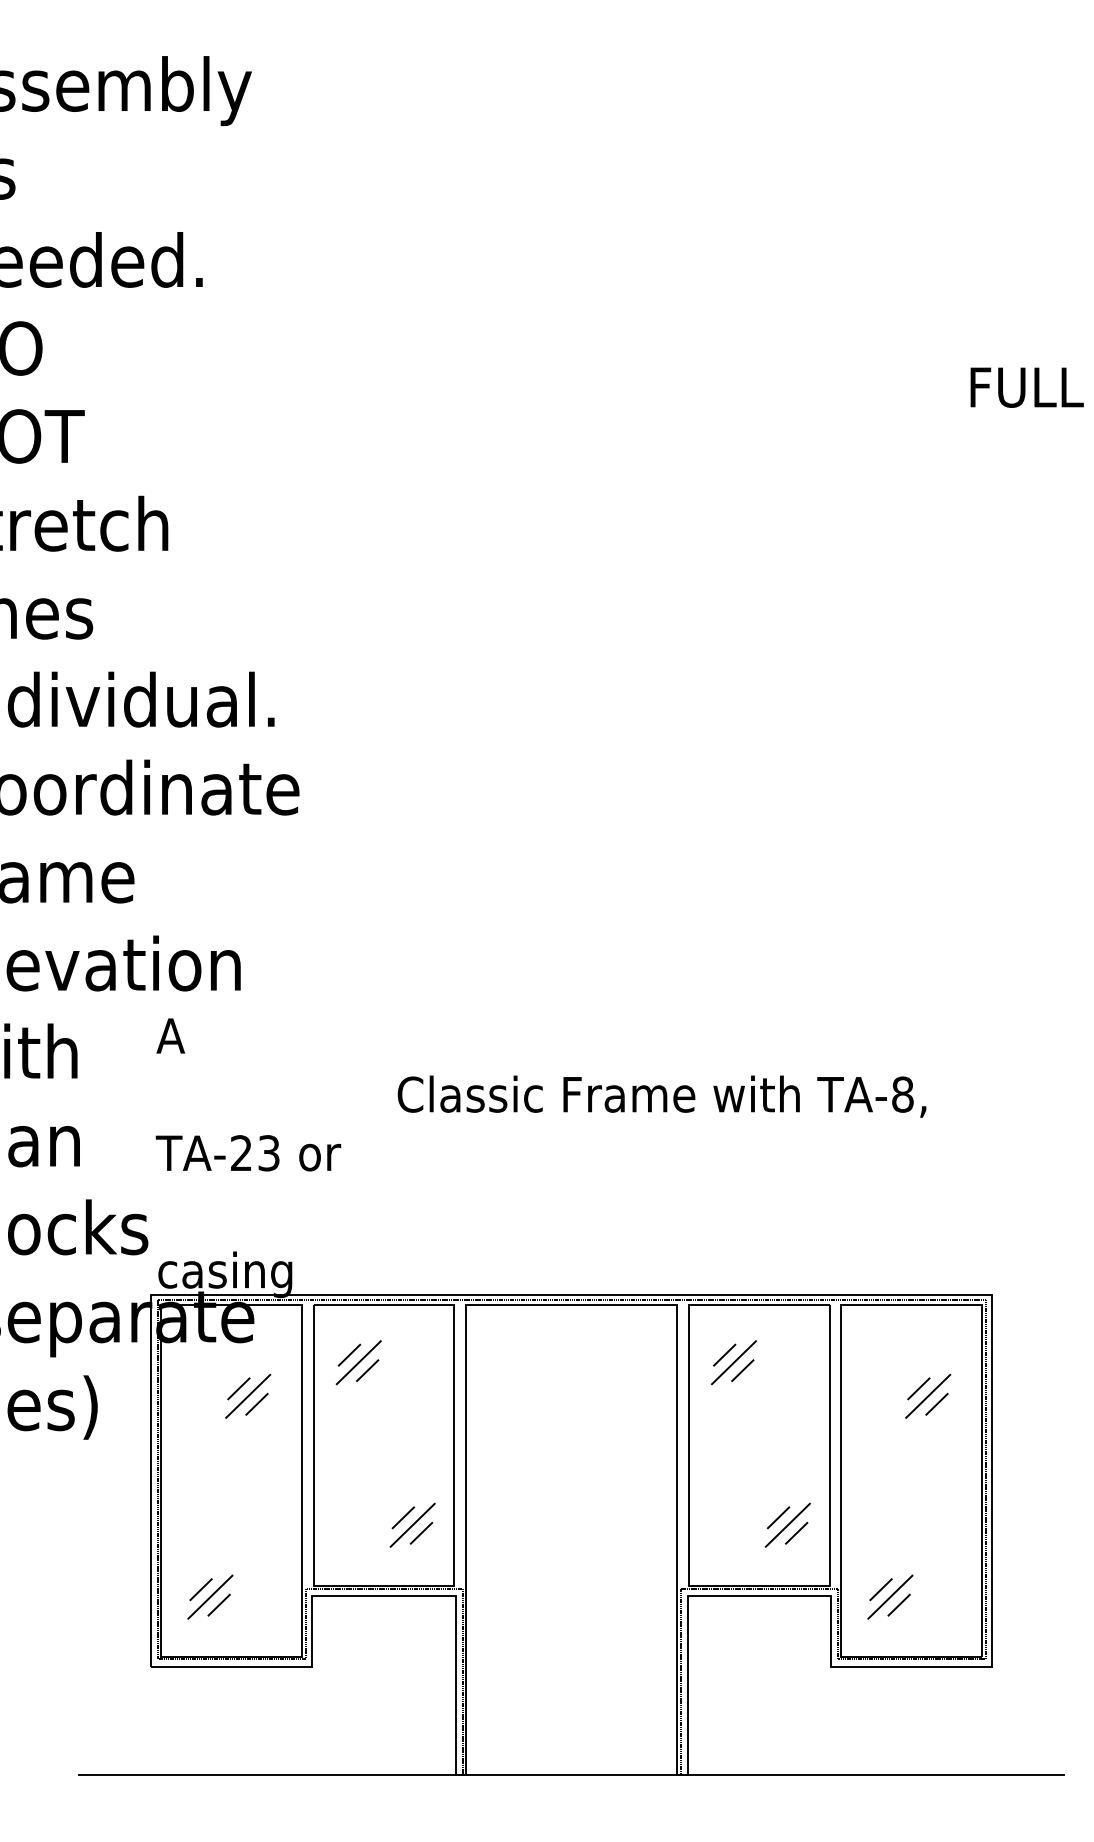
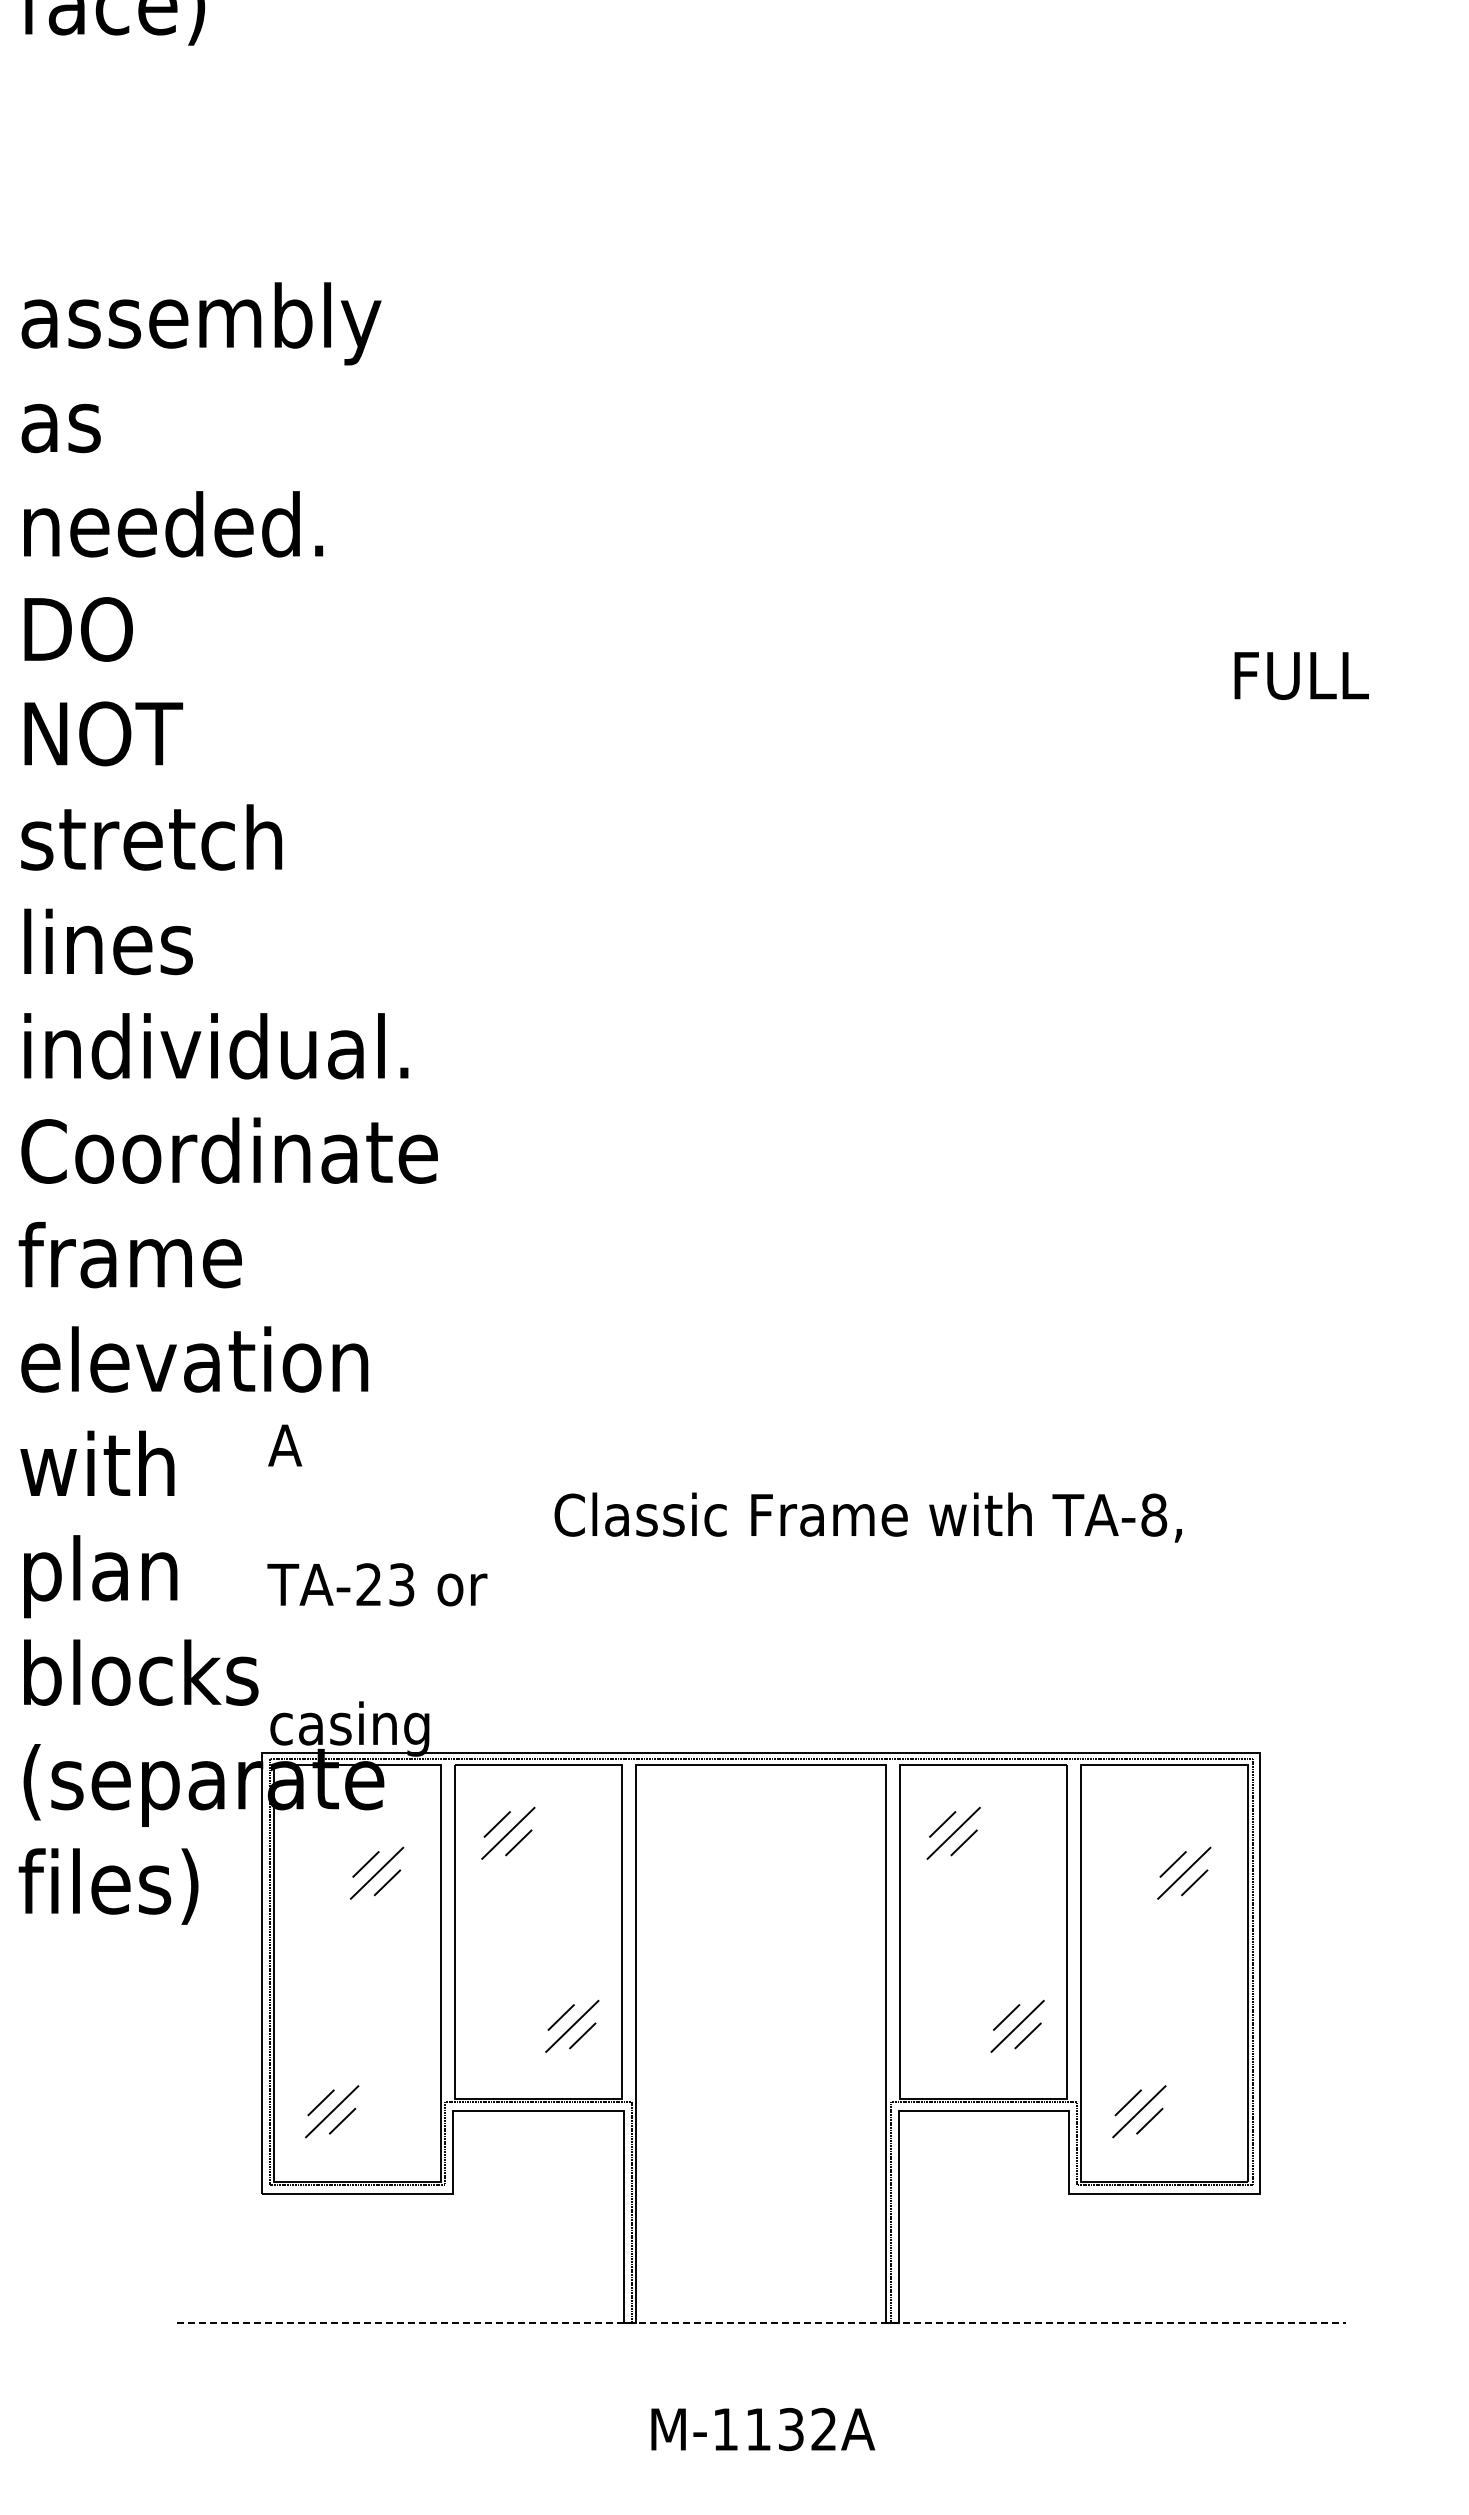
line: (572, 1774) -> (761, 2322), solid -> dashed

